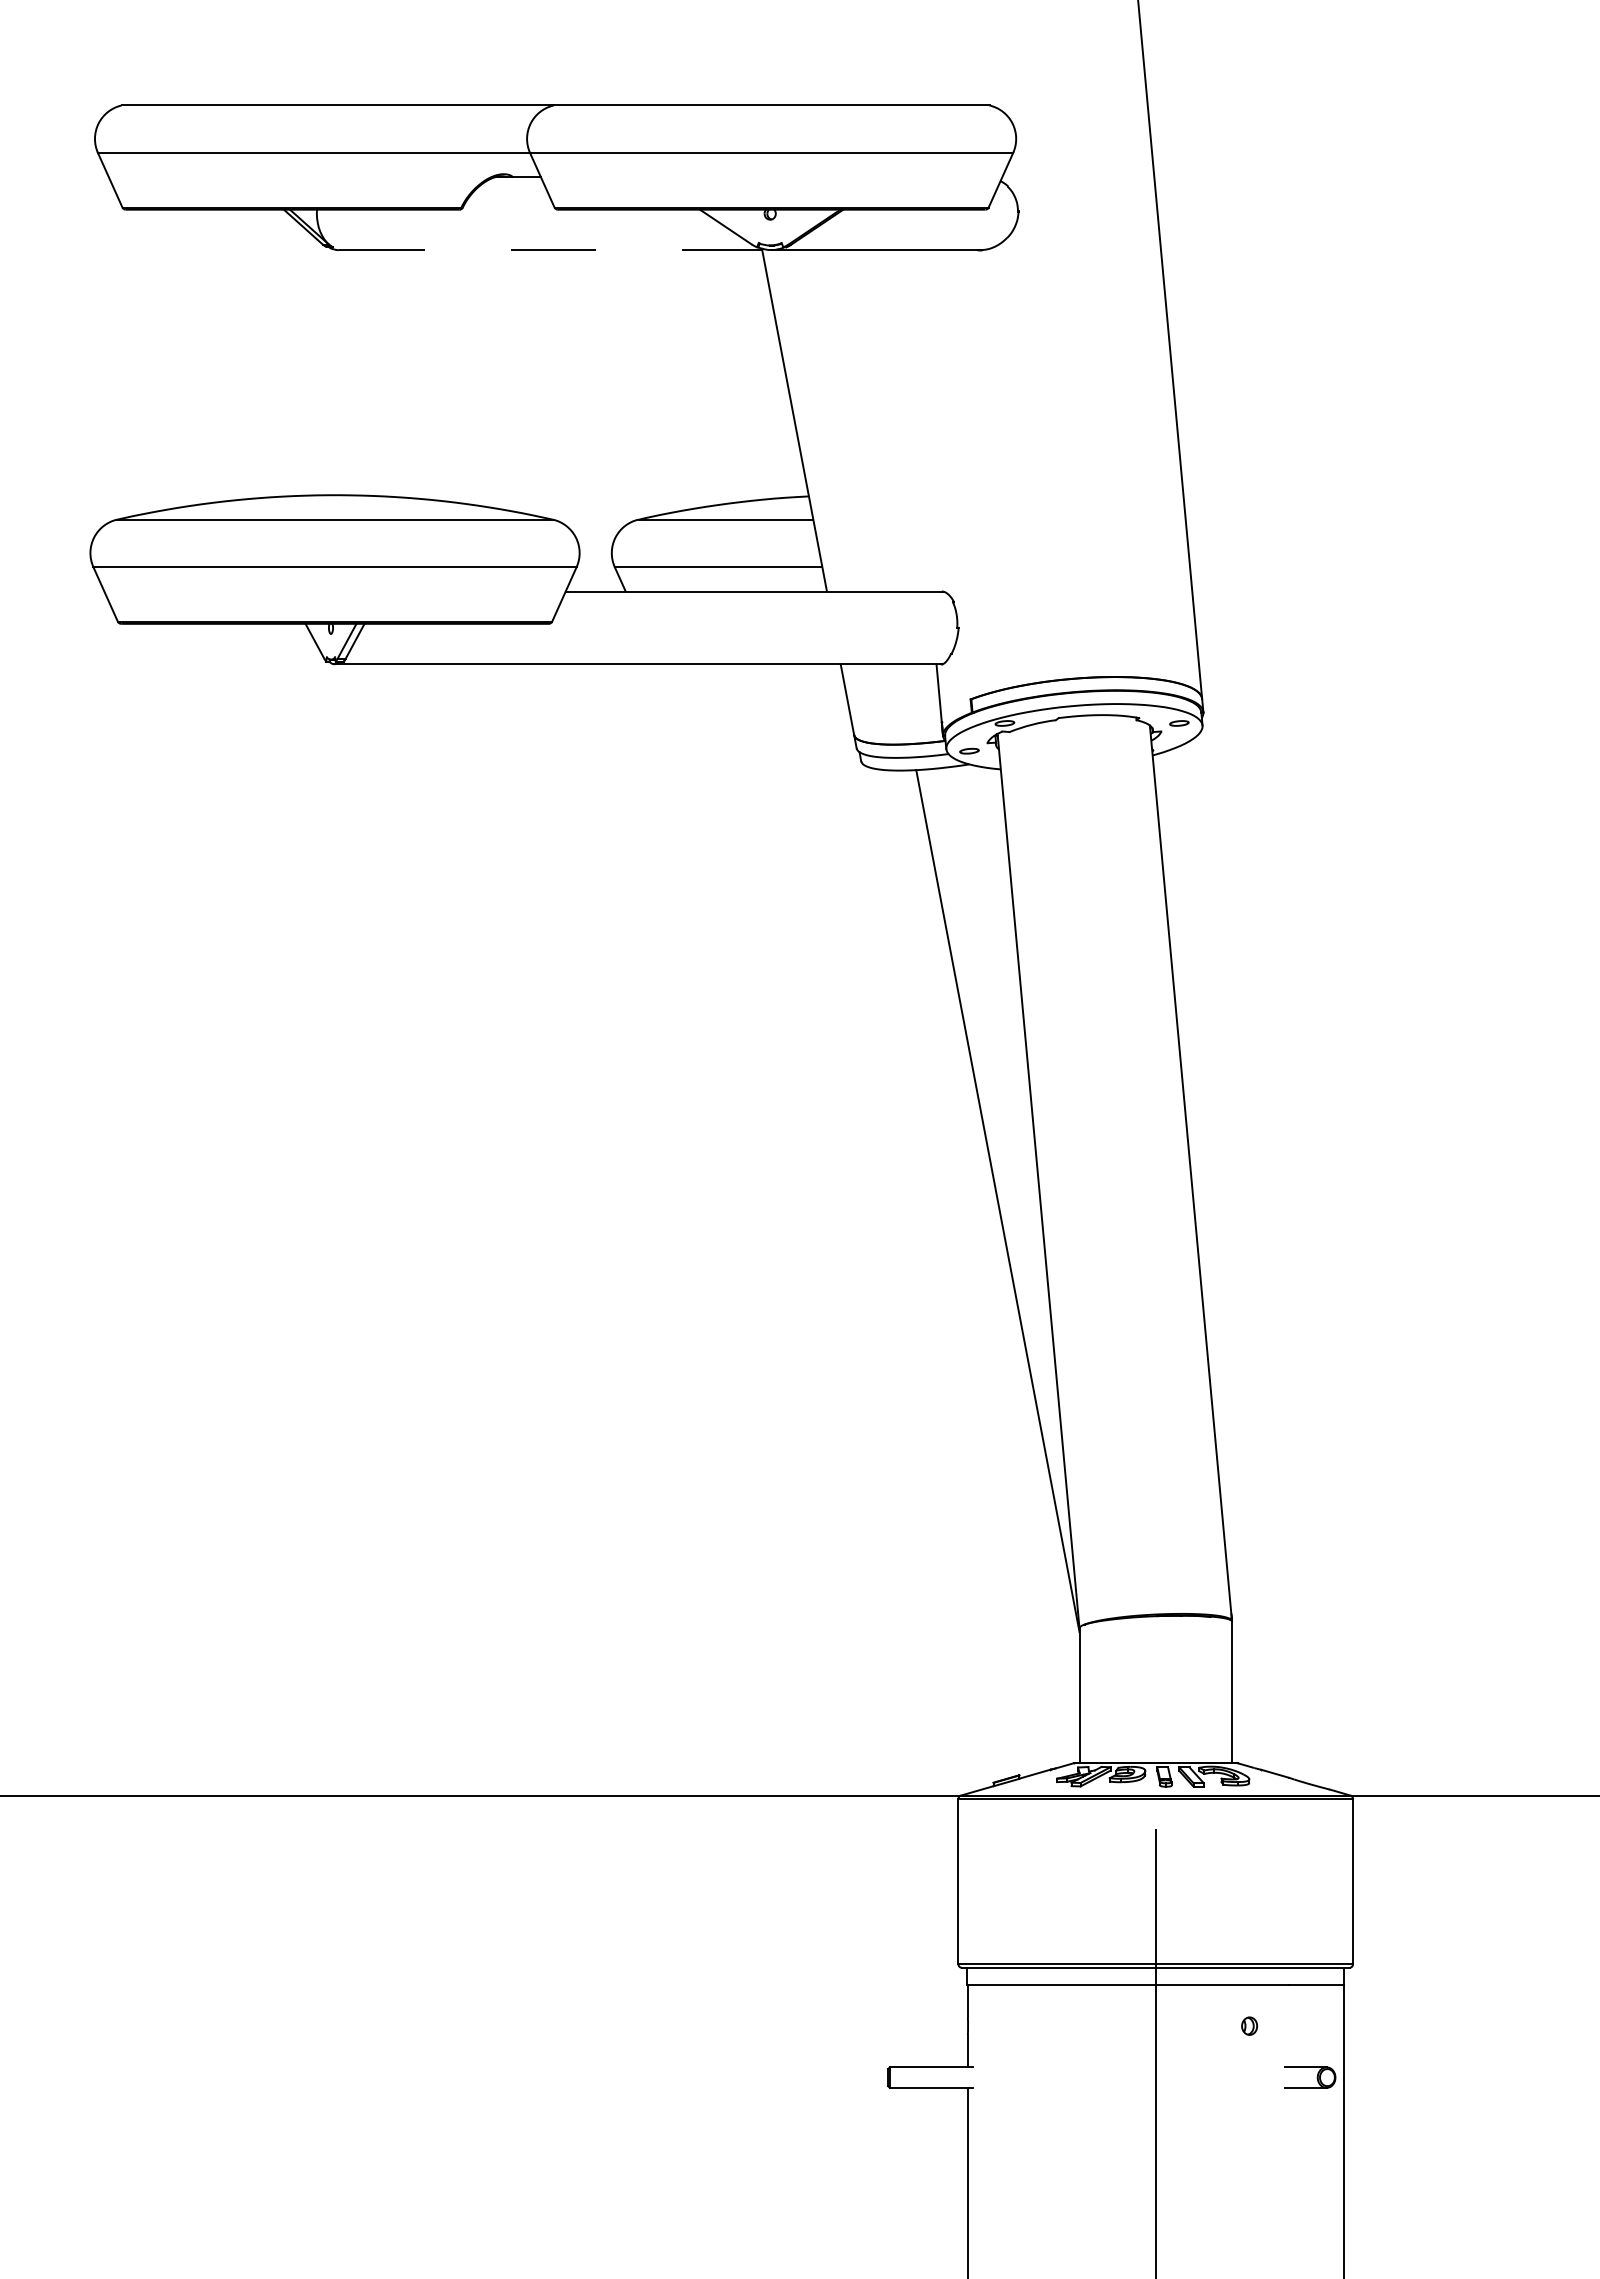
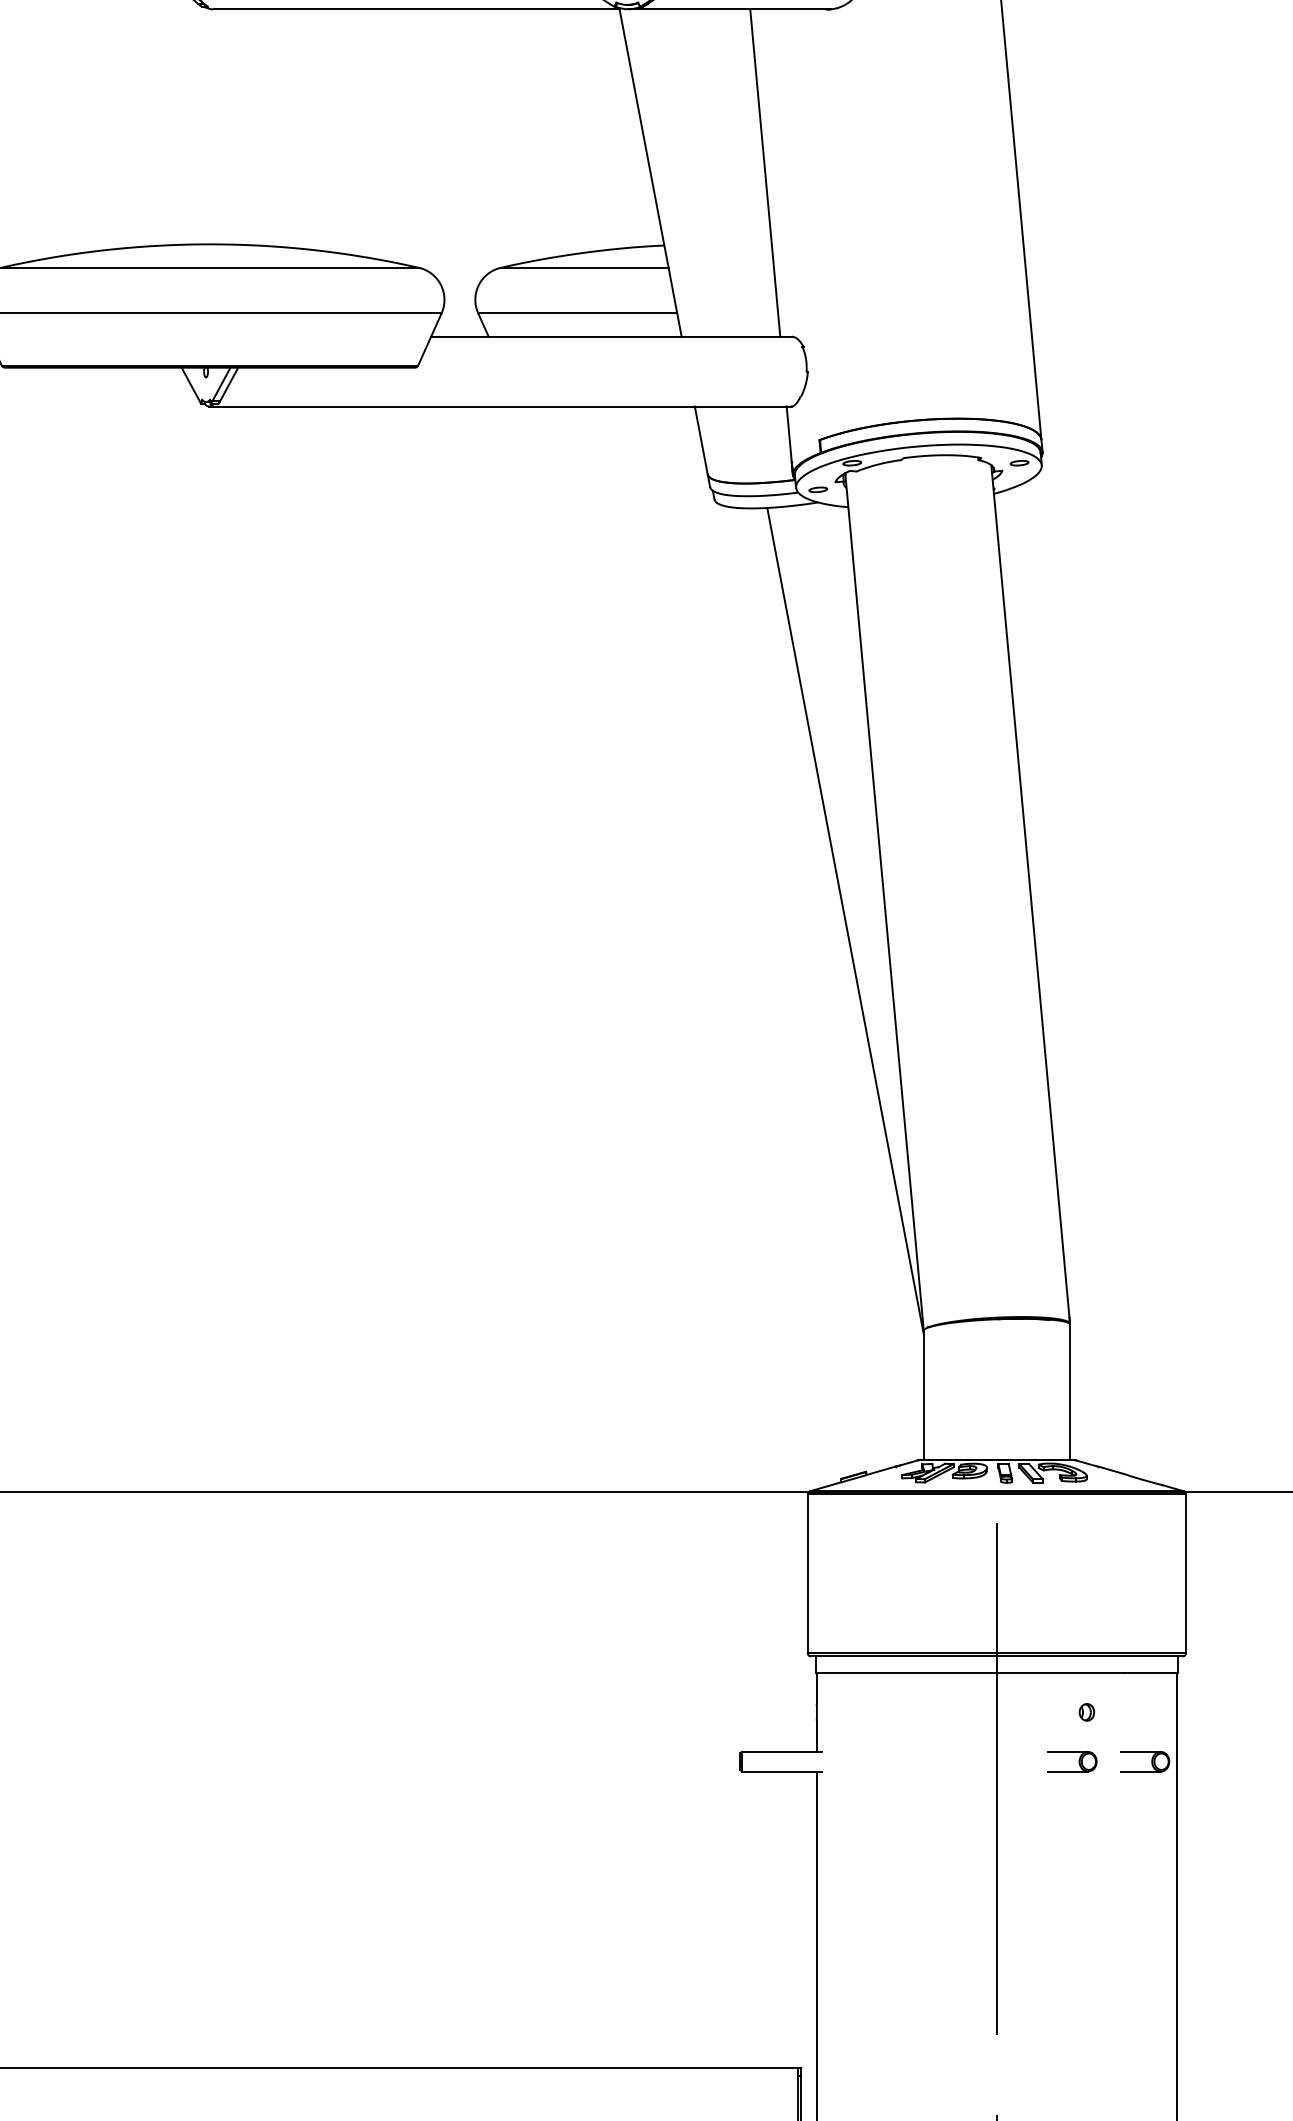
line: (550, 250) -> (416, 9), dashed -> solid
line: (913, 420) -> (764, 172), added
part: (1241, 2077) -> (1079, 1761), added

